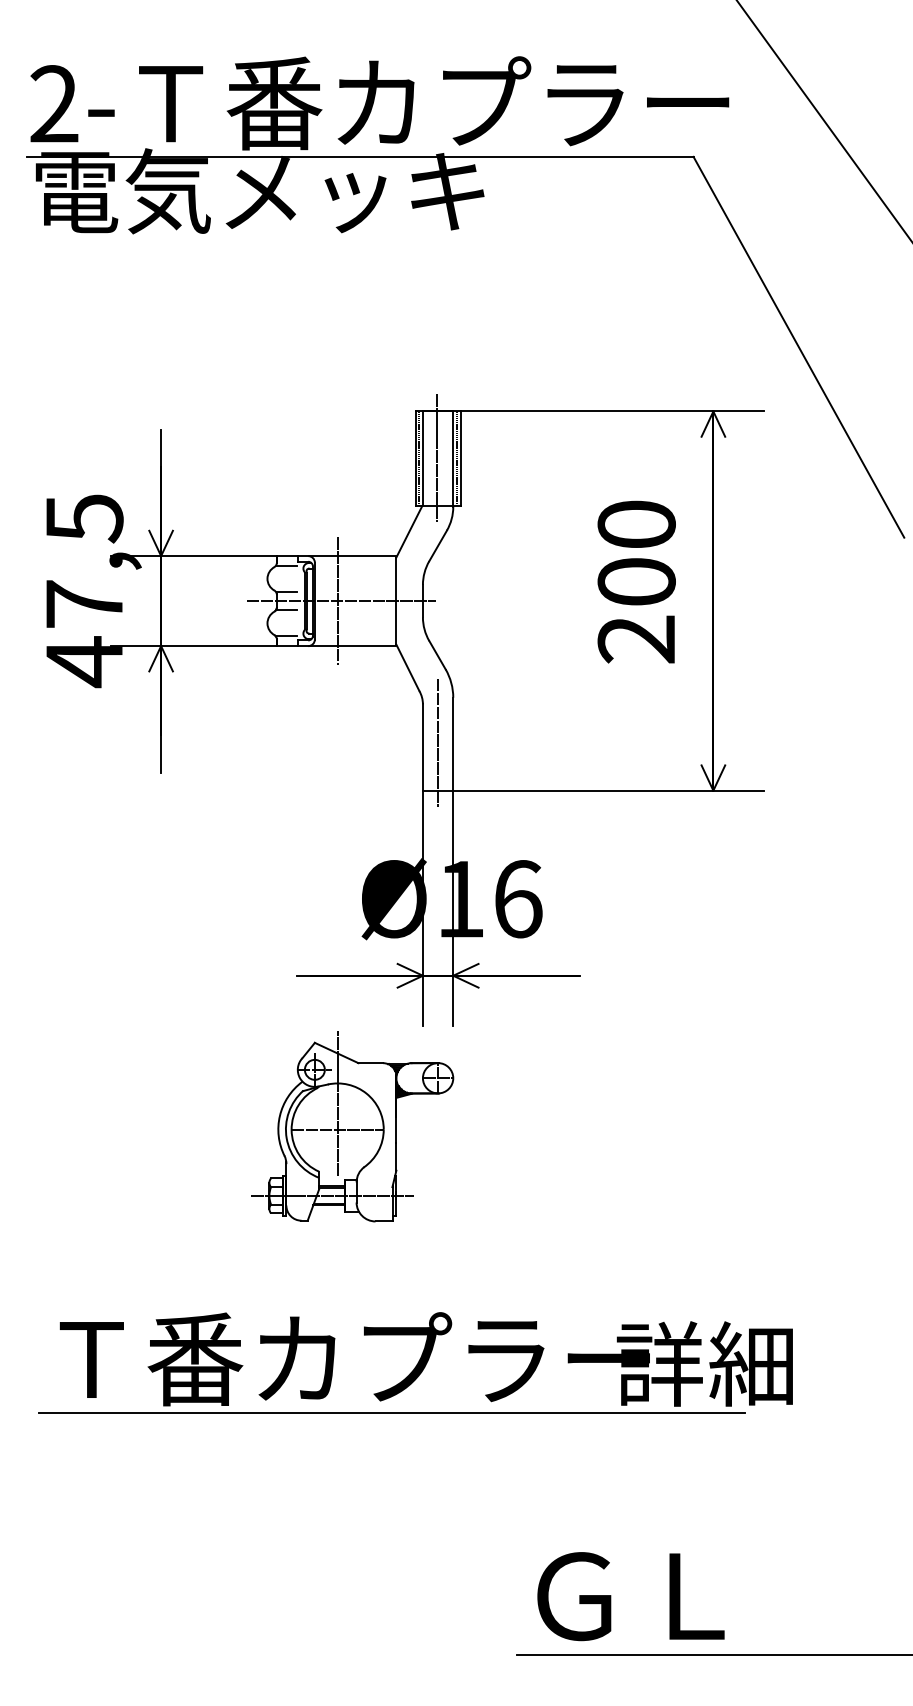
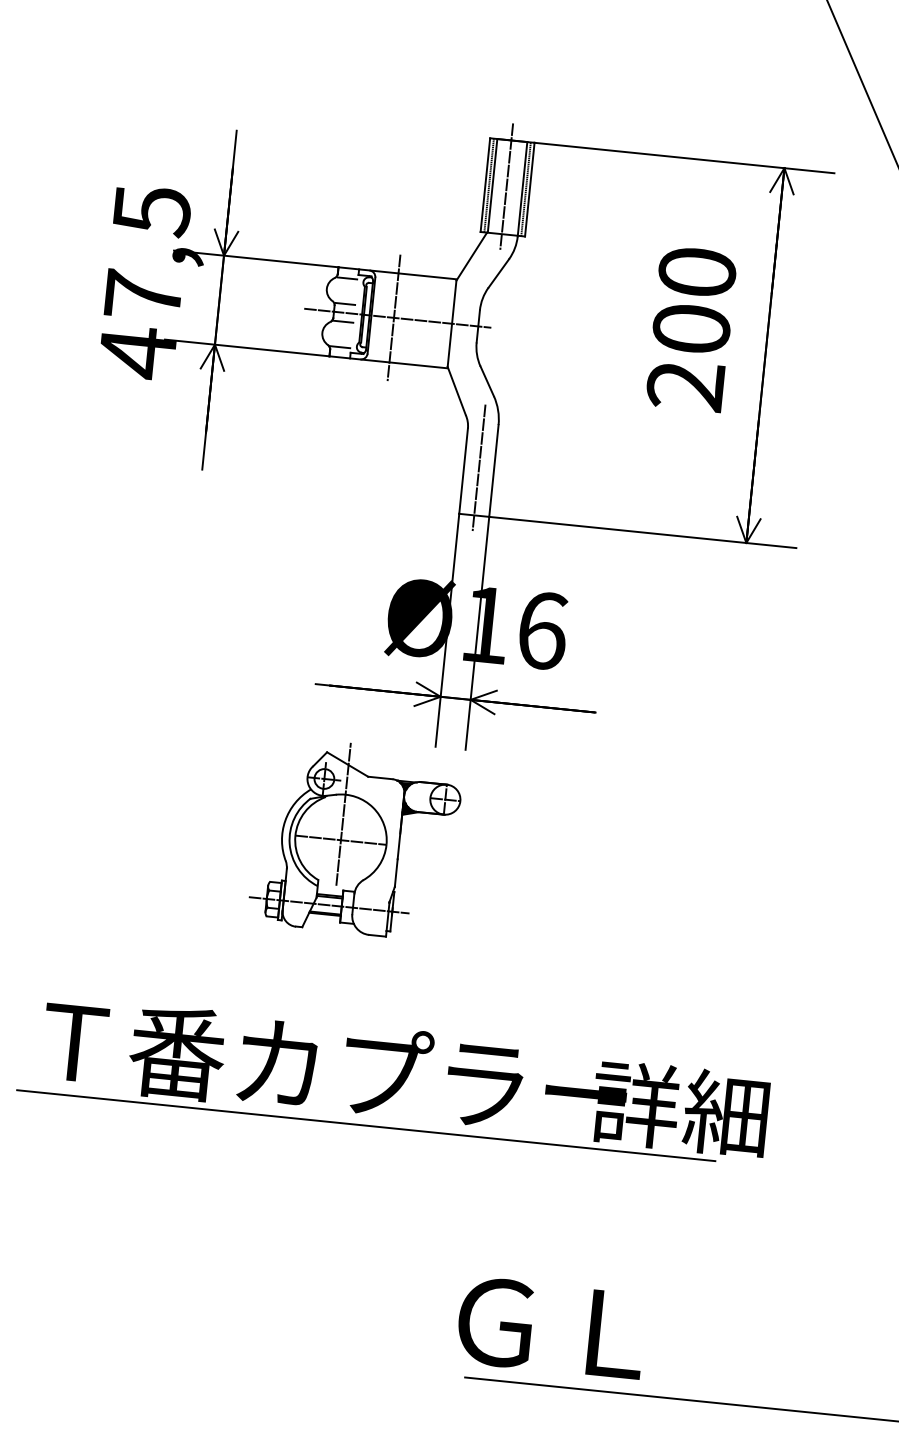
text: (630, 1596) -> (550, 1327), moved

